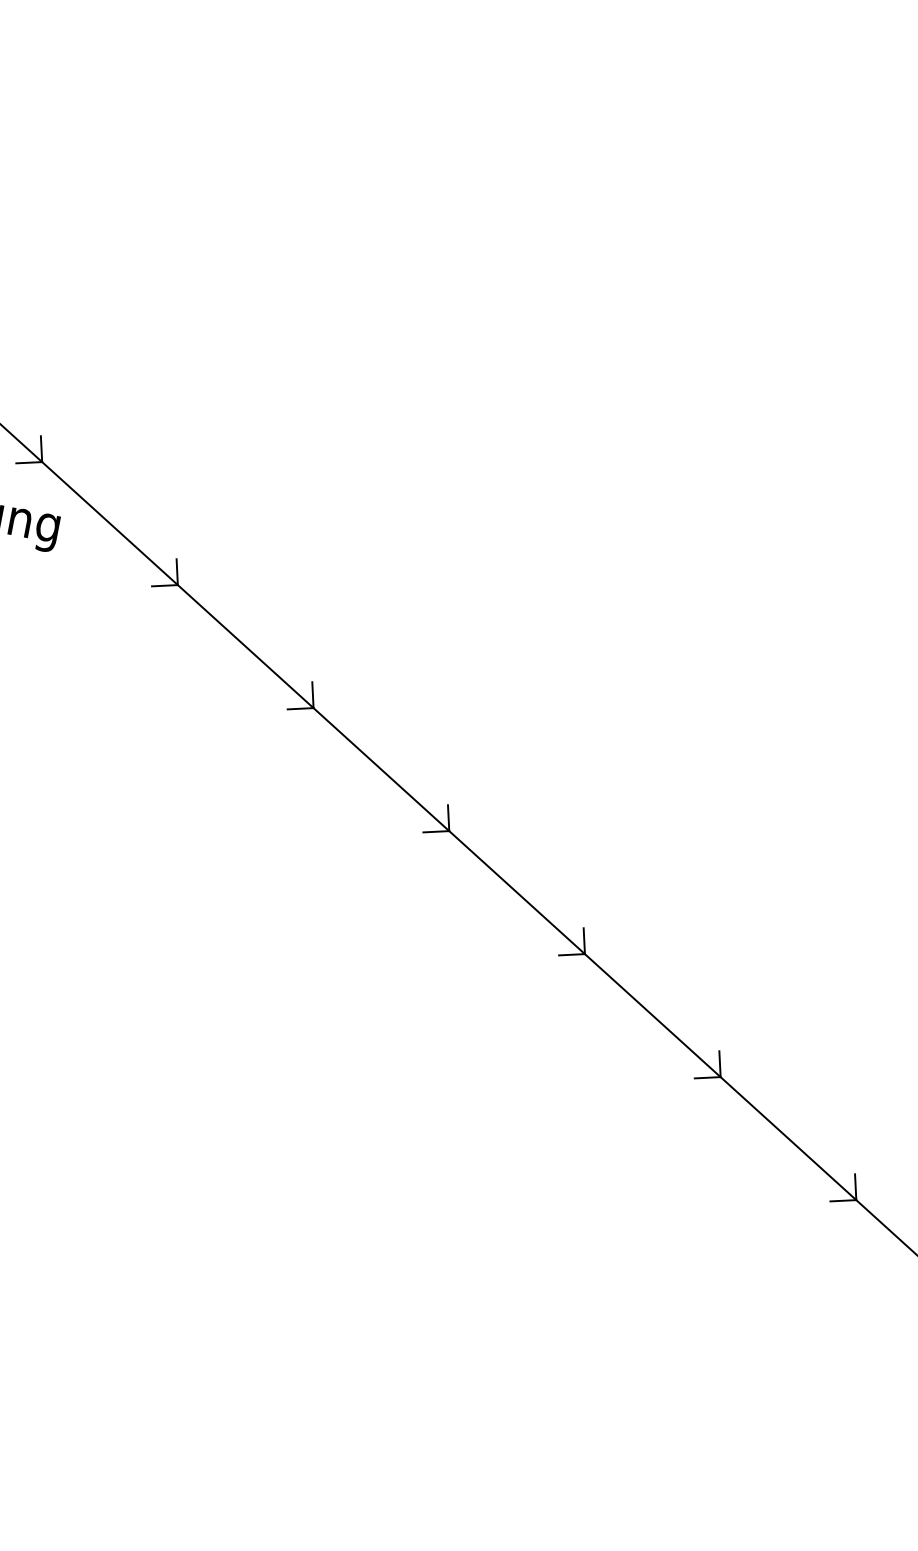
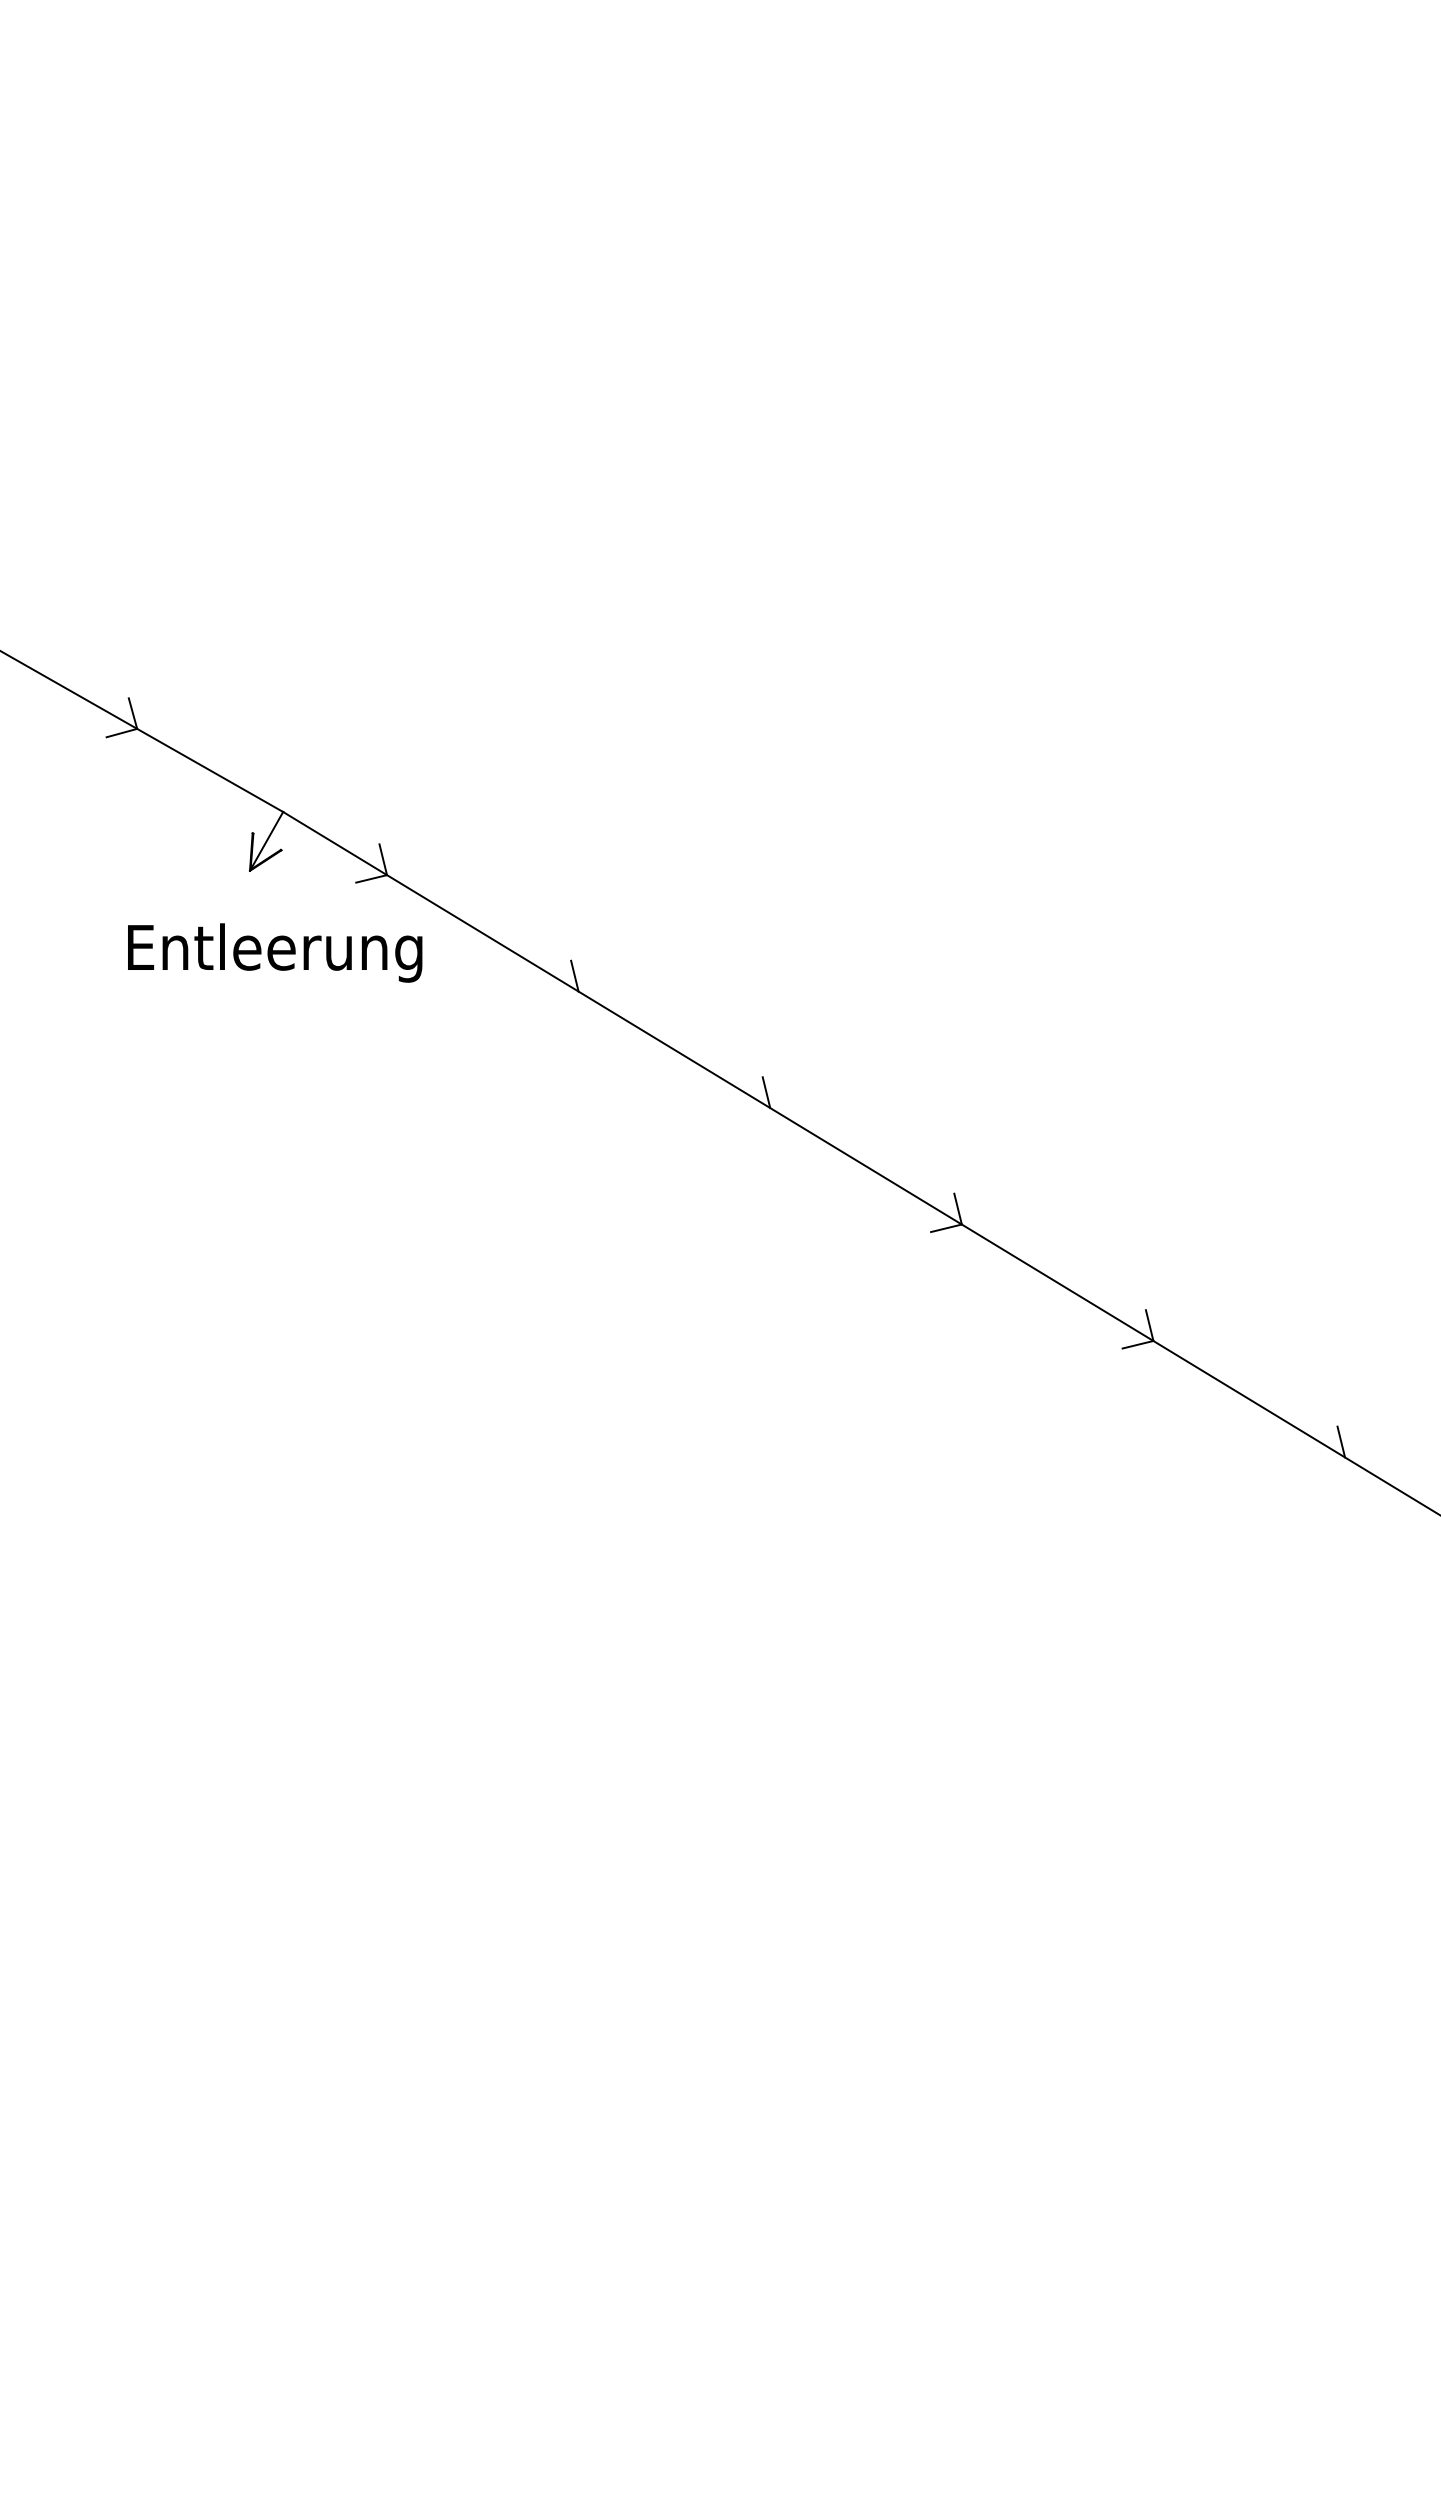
line: (164, 585) -> (562, 995), removed
line: (300, 708) -> (754, 1111), removed
line: (707, 1077) -> (1329, 1460), removed

